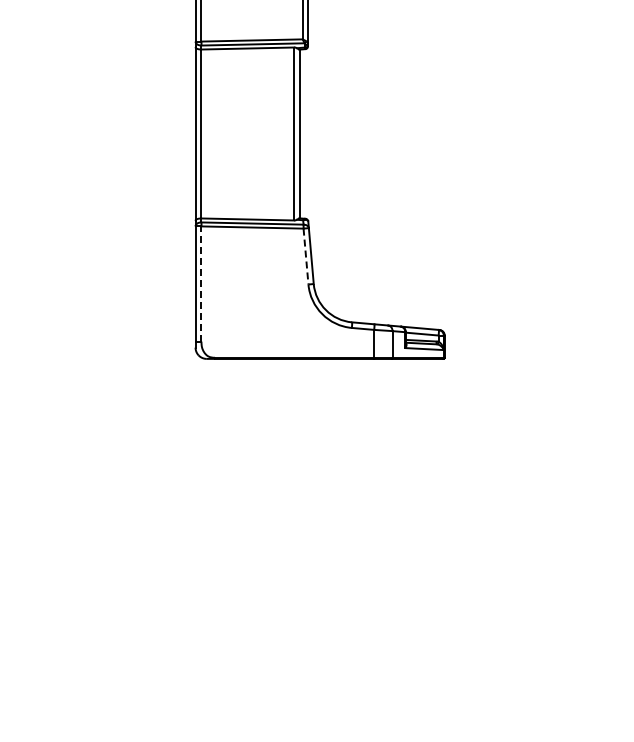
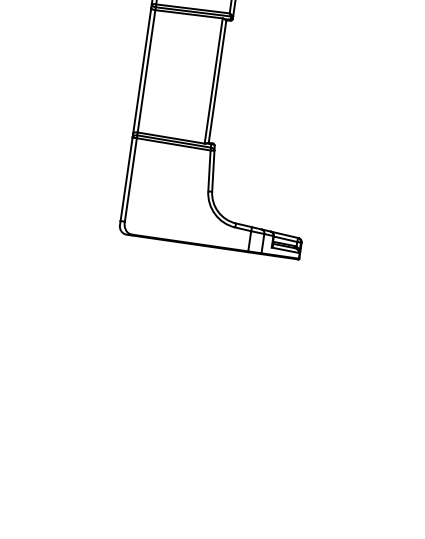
line: (306, 257) -> (209, 171), dashed -> solid
line: (201, 284) -> (130, 180), dashed -> solid

